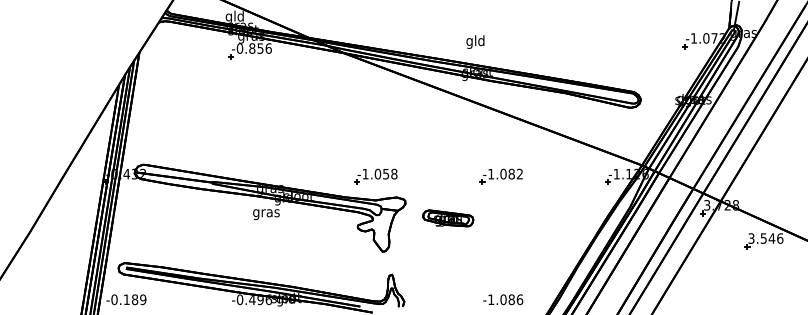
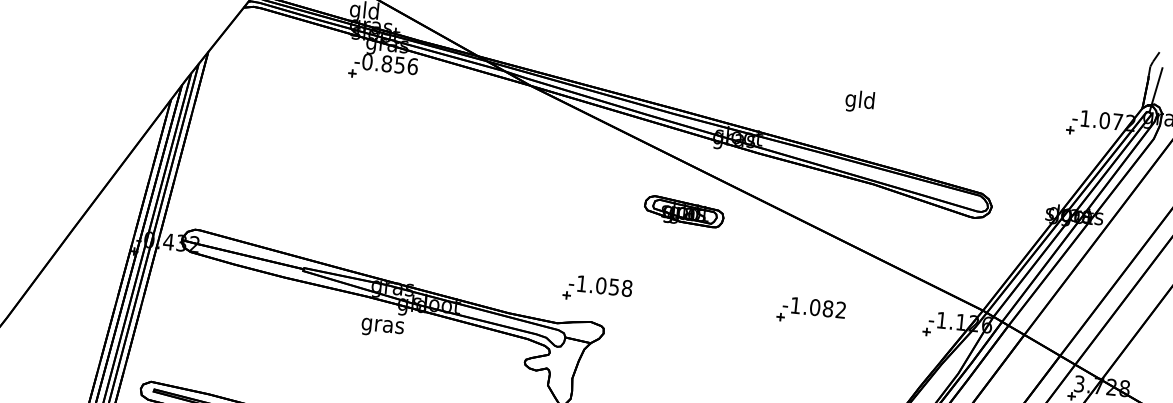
text: (475, 41) -> (860, 100), moved
part: (375, 176) -> (597, 289), moved
part: (500, 176) -> (810, 310), moved
part: (448, 218) -> (684, 211), moved

